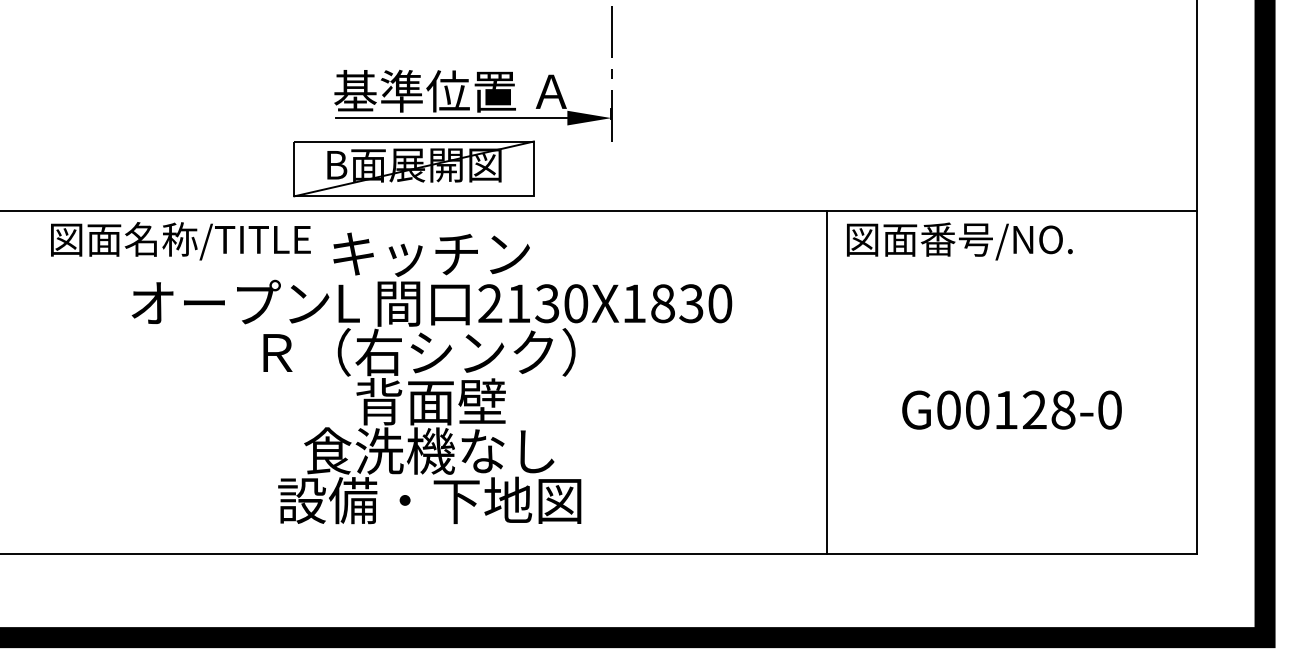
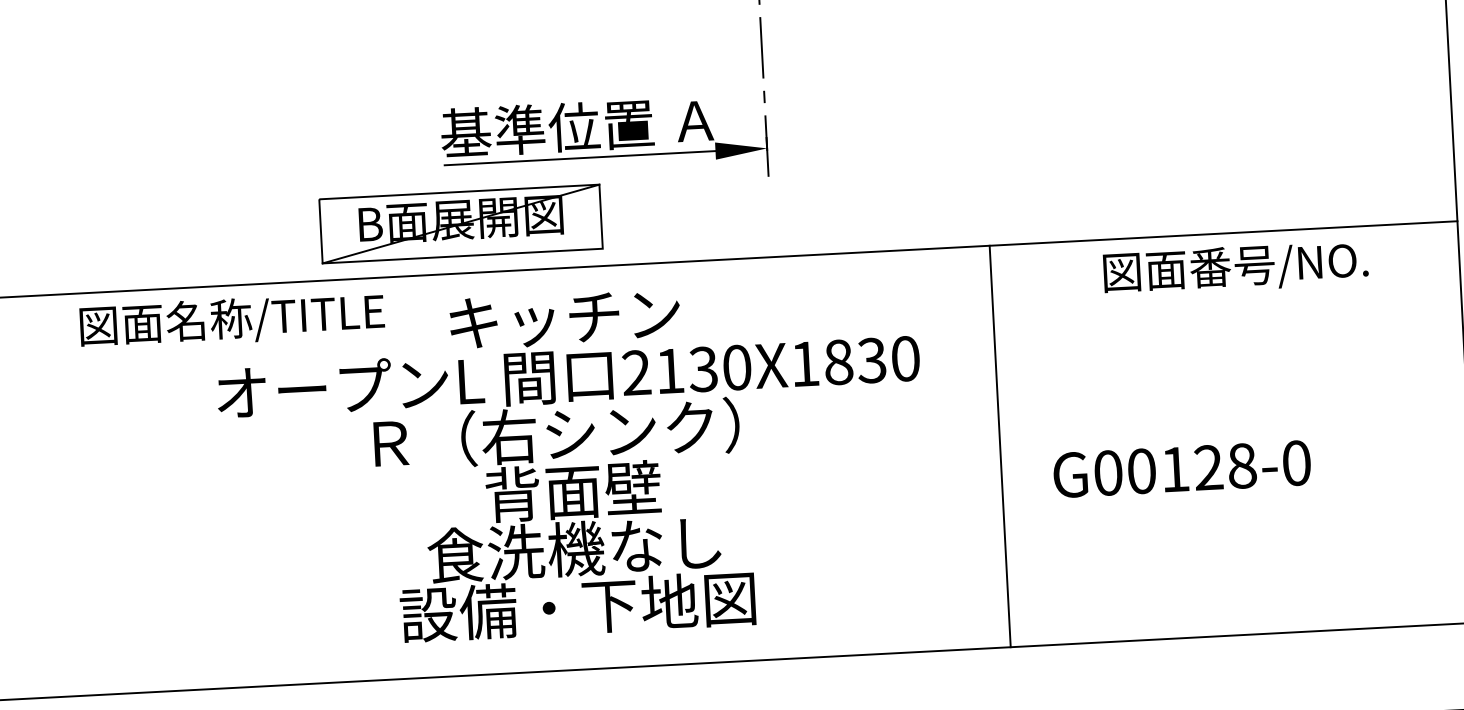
part: (413, 168) -> (460, 223), moved
text: (180, 241) -> (231, 321), moved
text: (959, 241) -> (1235, 268), moved
line: (826, 382) -> (999, 446), moved
text: (1011, 409) -> (1181, 468), moved

